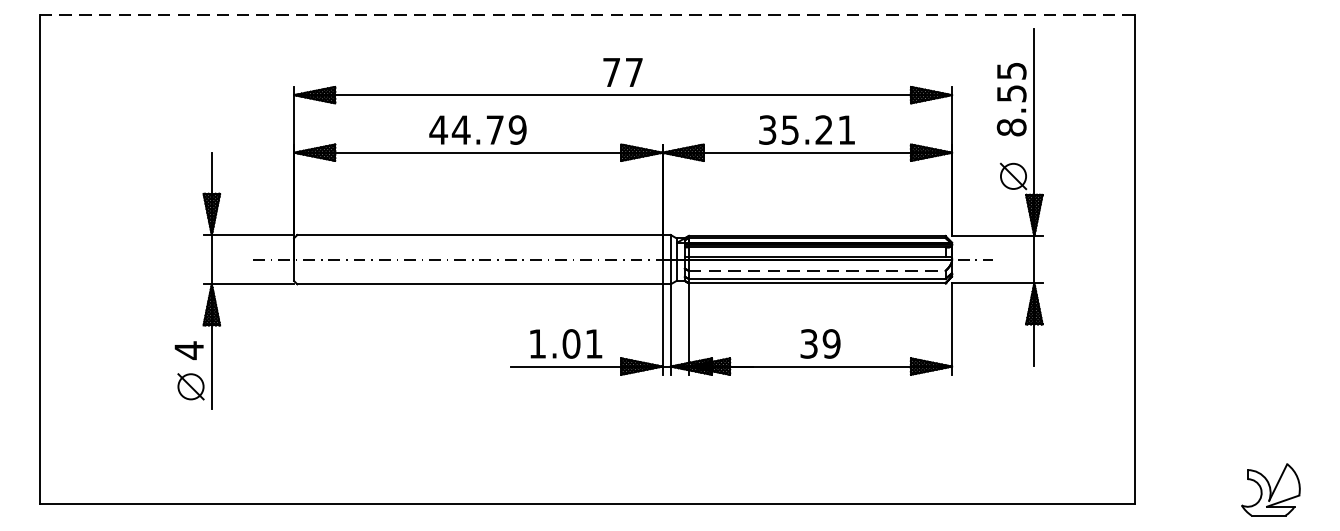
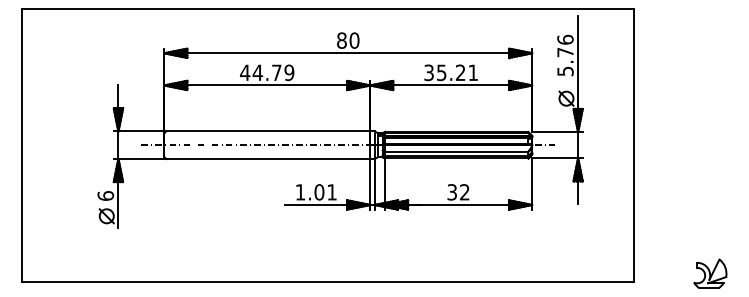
line: (587, 14) -> (328, 8), dashed -> solid
text: (623, 72) -> (348, 40), 77 -> 80
text: (1011, 99) -> (565, 55), 8.55 -> 5.76
line: (816, 270) -> (456, 151), dashed -> solid
text: (831, 344) -> (464, 192), 39 -> 32
text: (188, 349) -> (105, 195), 4 -> 6

